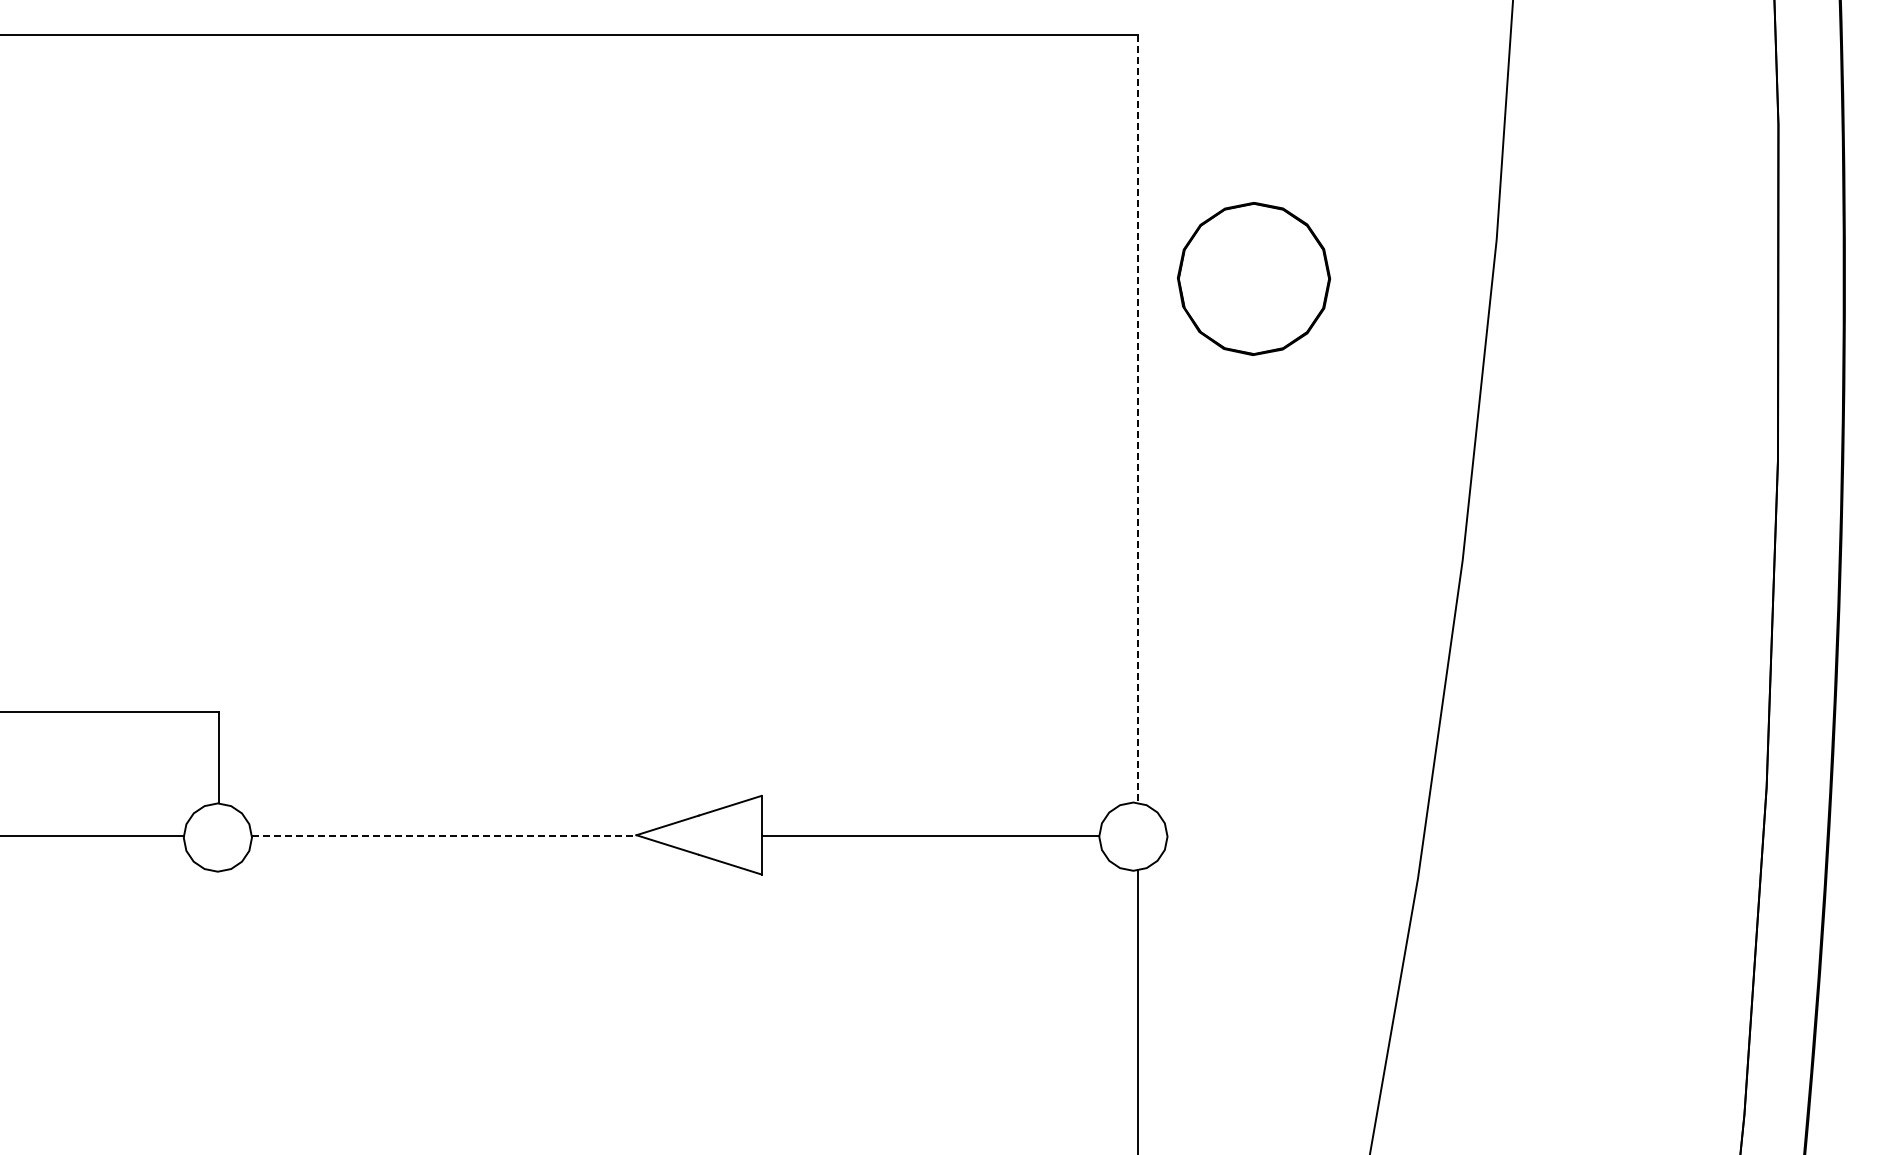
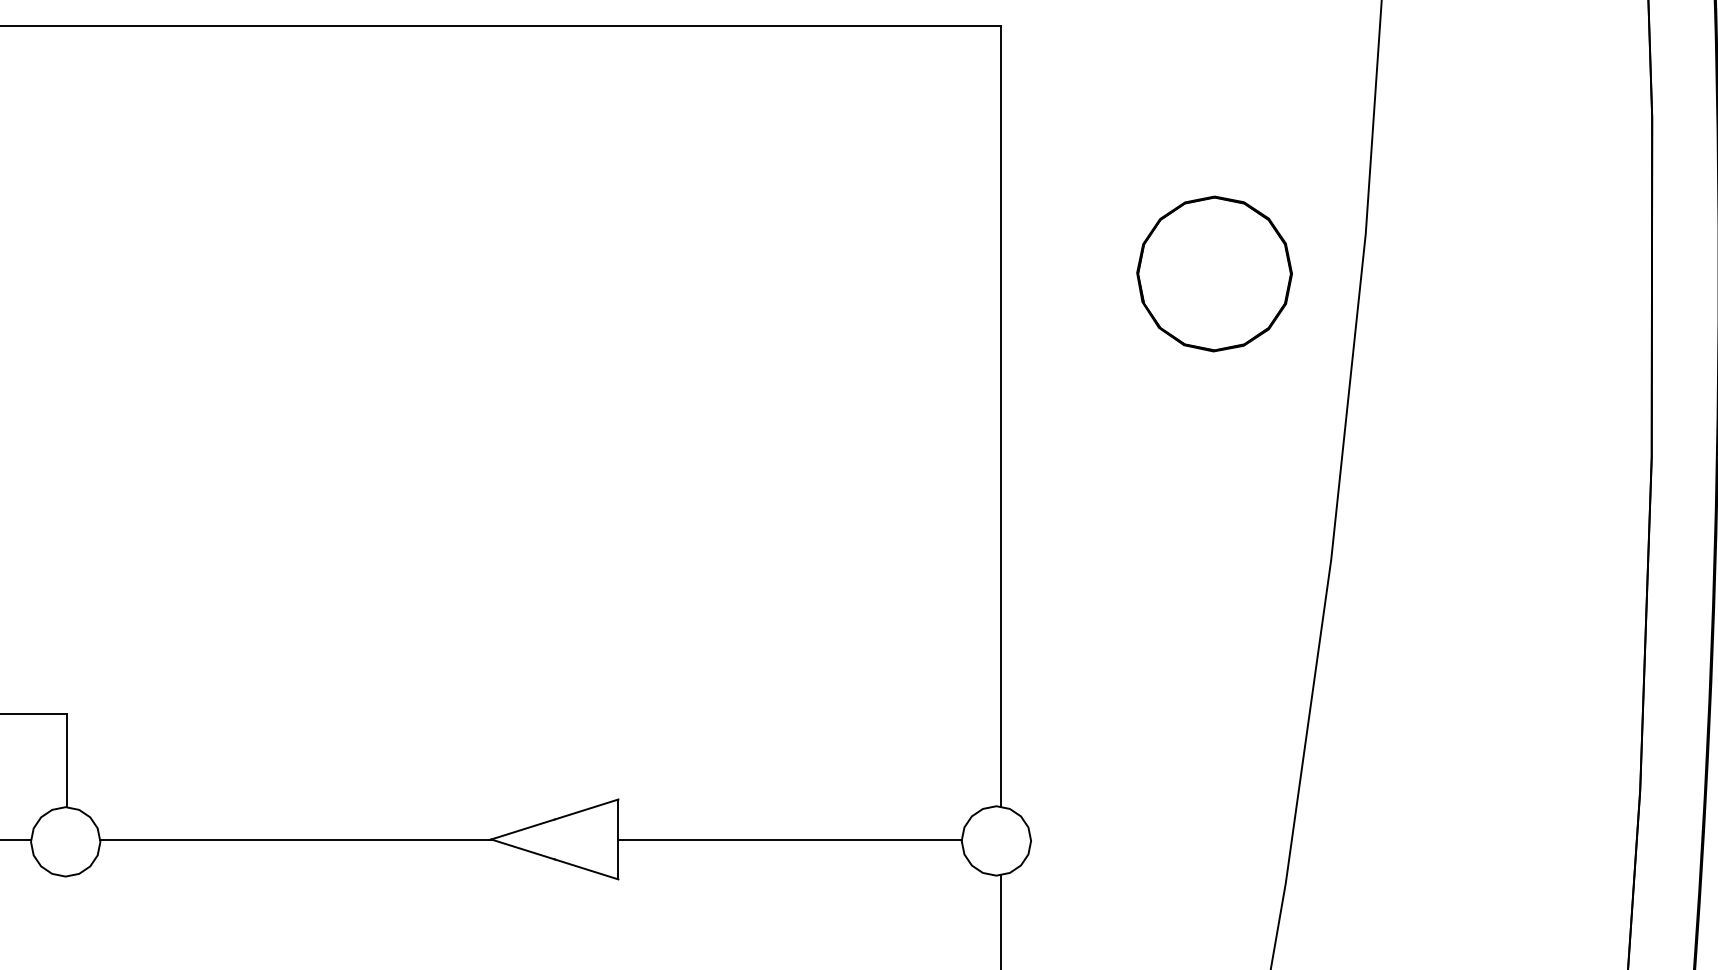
part: (1254, 278) -> (1215, 273), moved
line: (1137, 419) -> (1000, 416), dashed -> solid
line: (443, 835) -> (295, 839), dashed -> solid

